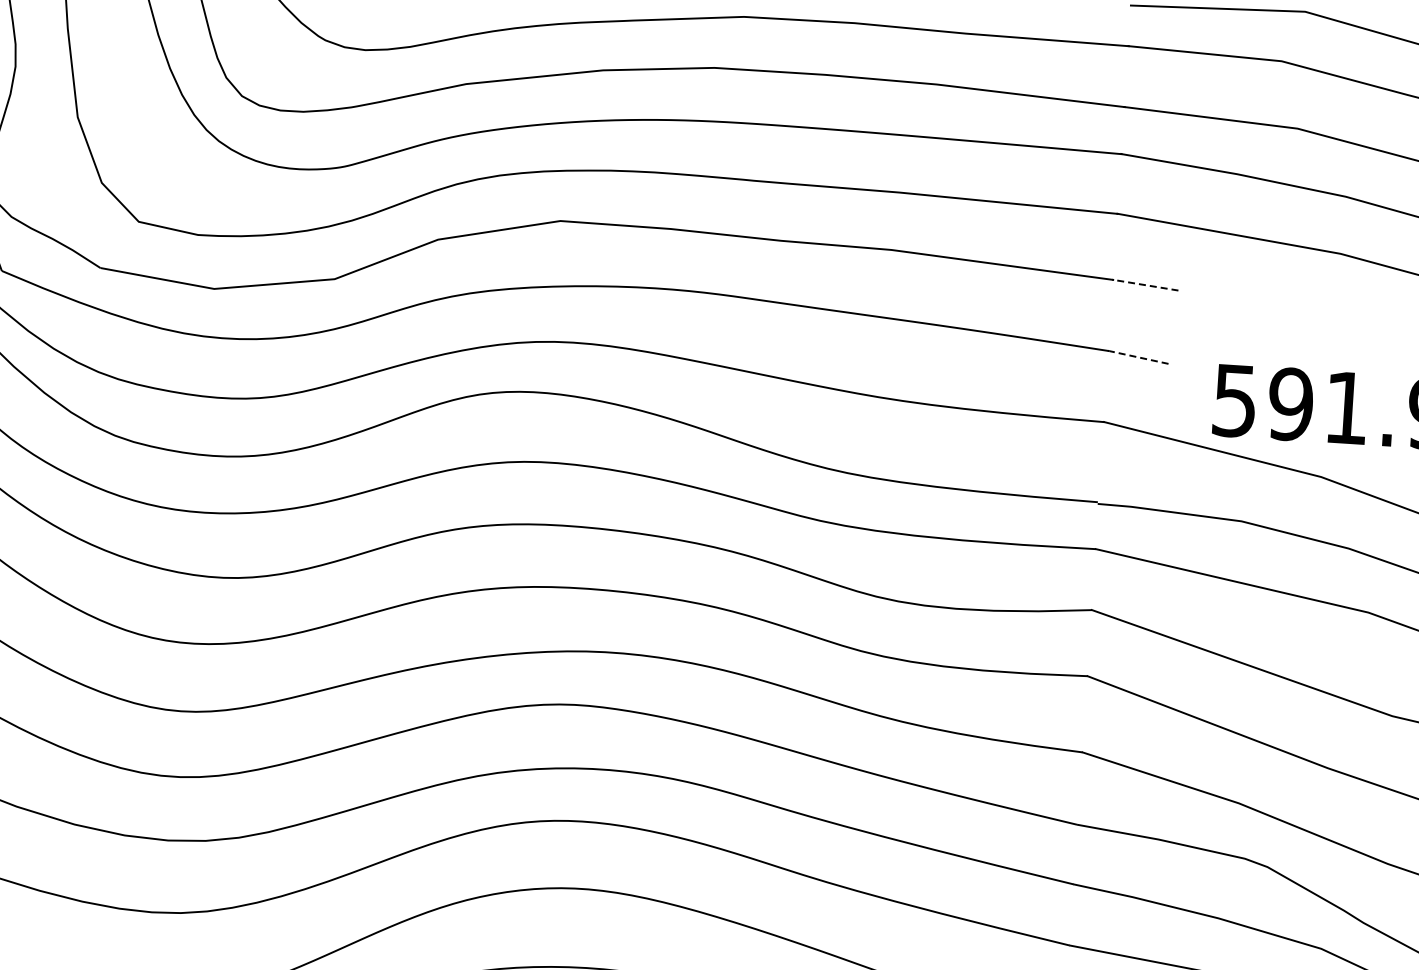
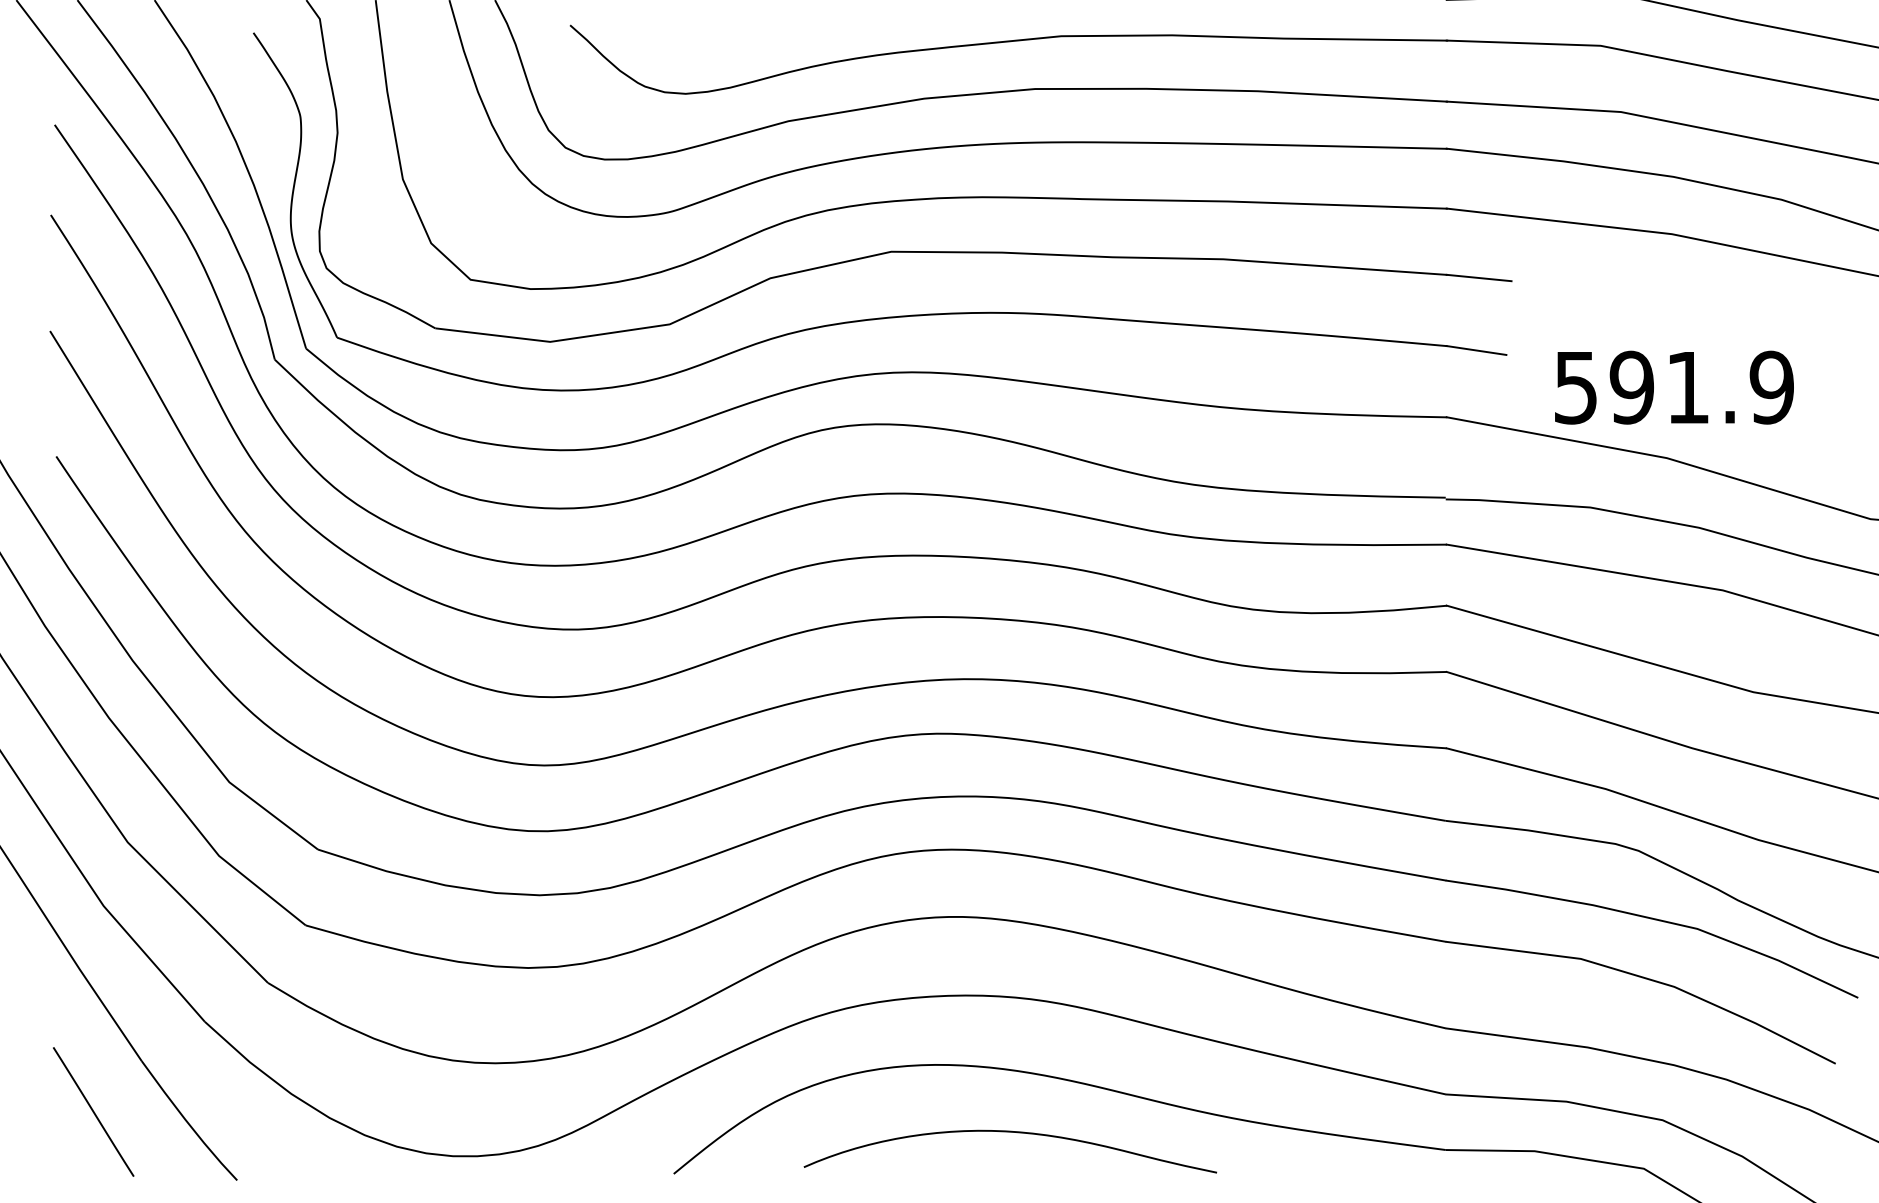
line: (1144, 284) -> (1478, 277), dashed -> solid
line: (1137, 357) -> (1475, 350), dashed -> solid

